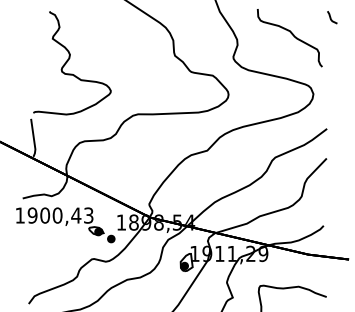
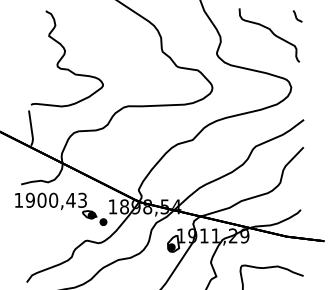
line: (331, 17) -> (296, 16), moved

